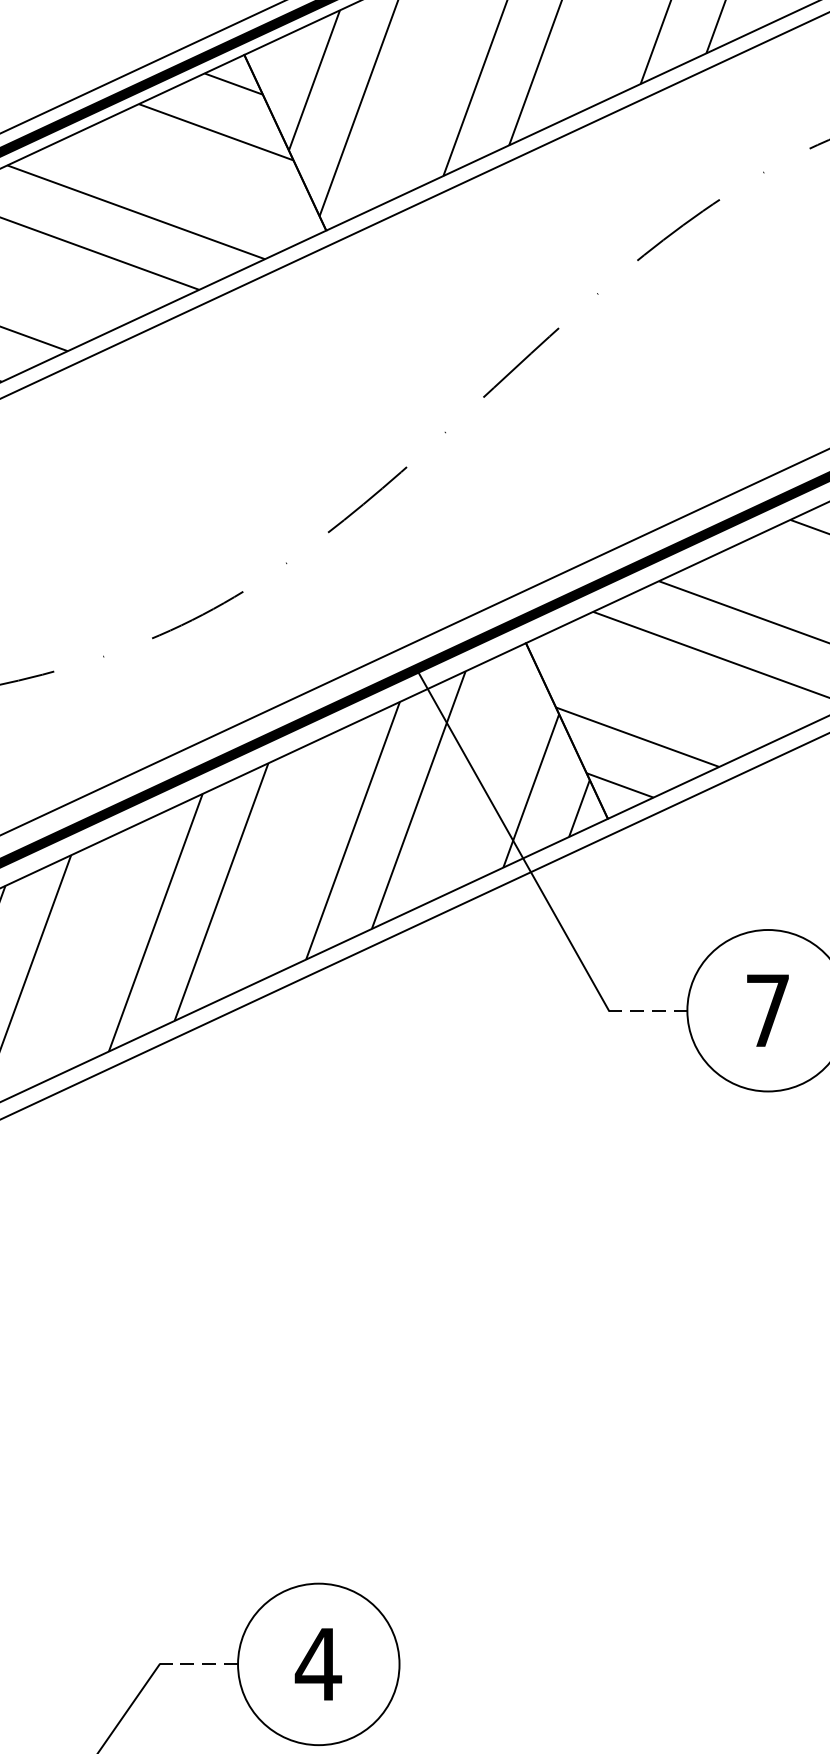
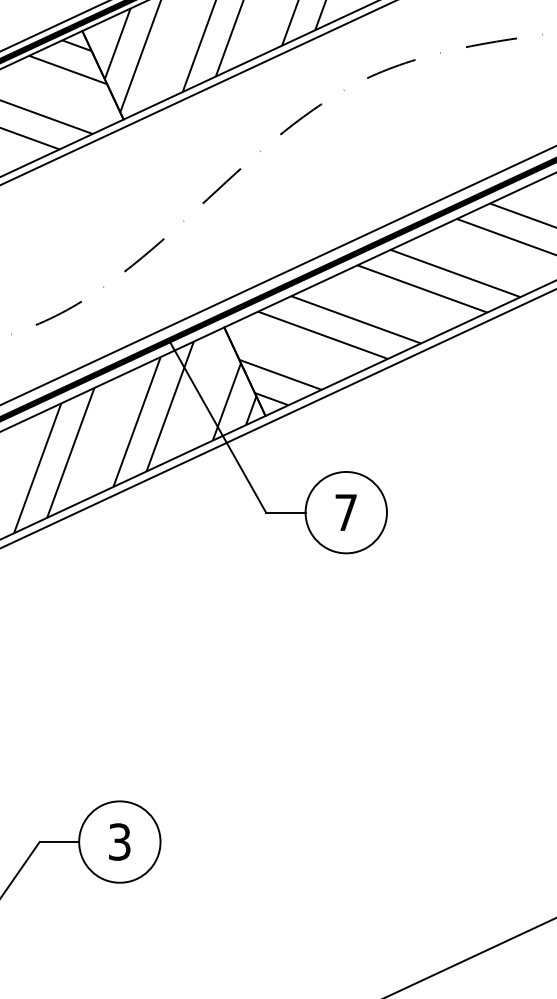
line: (647, 1010) -> (285, 512), dashed -> solid
text: (318, 1663) -> (119, 841), 4 -> 3
line: (198, 1665) -> (59, 842), dashed -> solid

